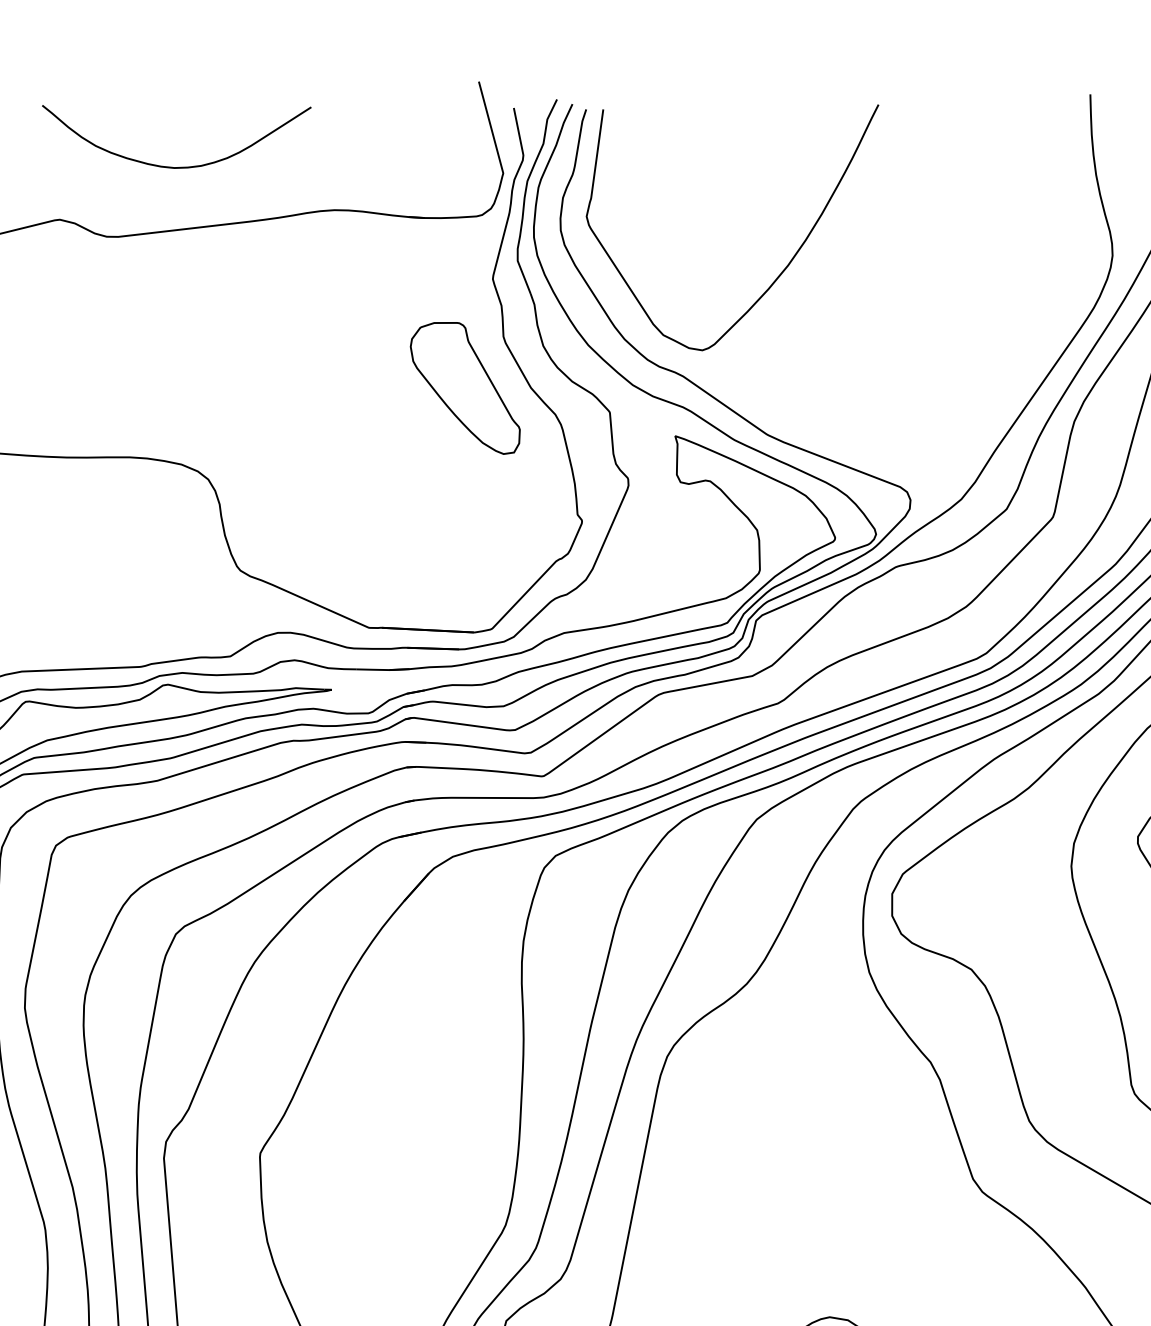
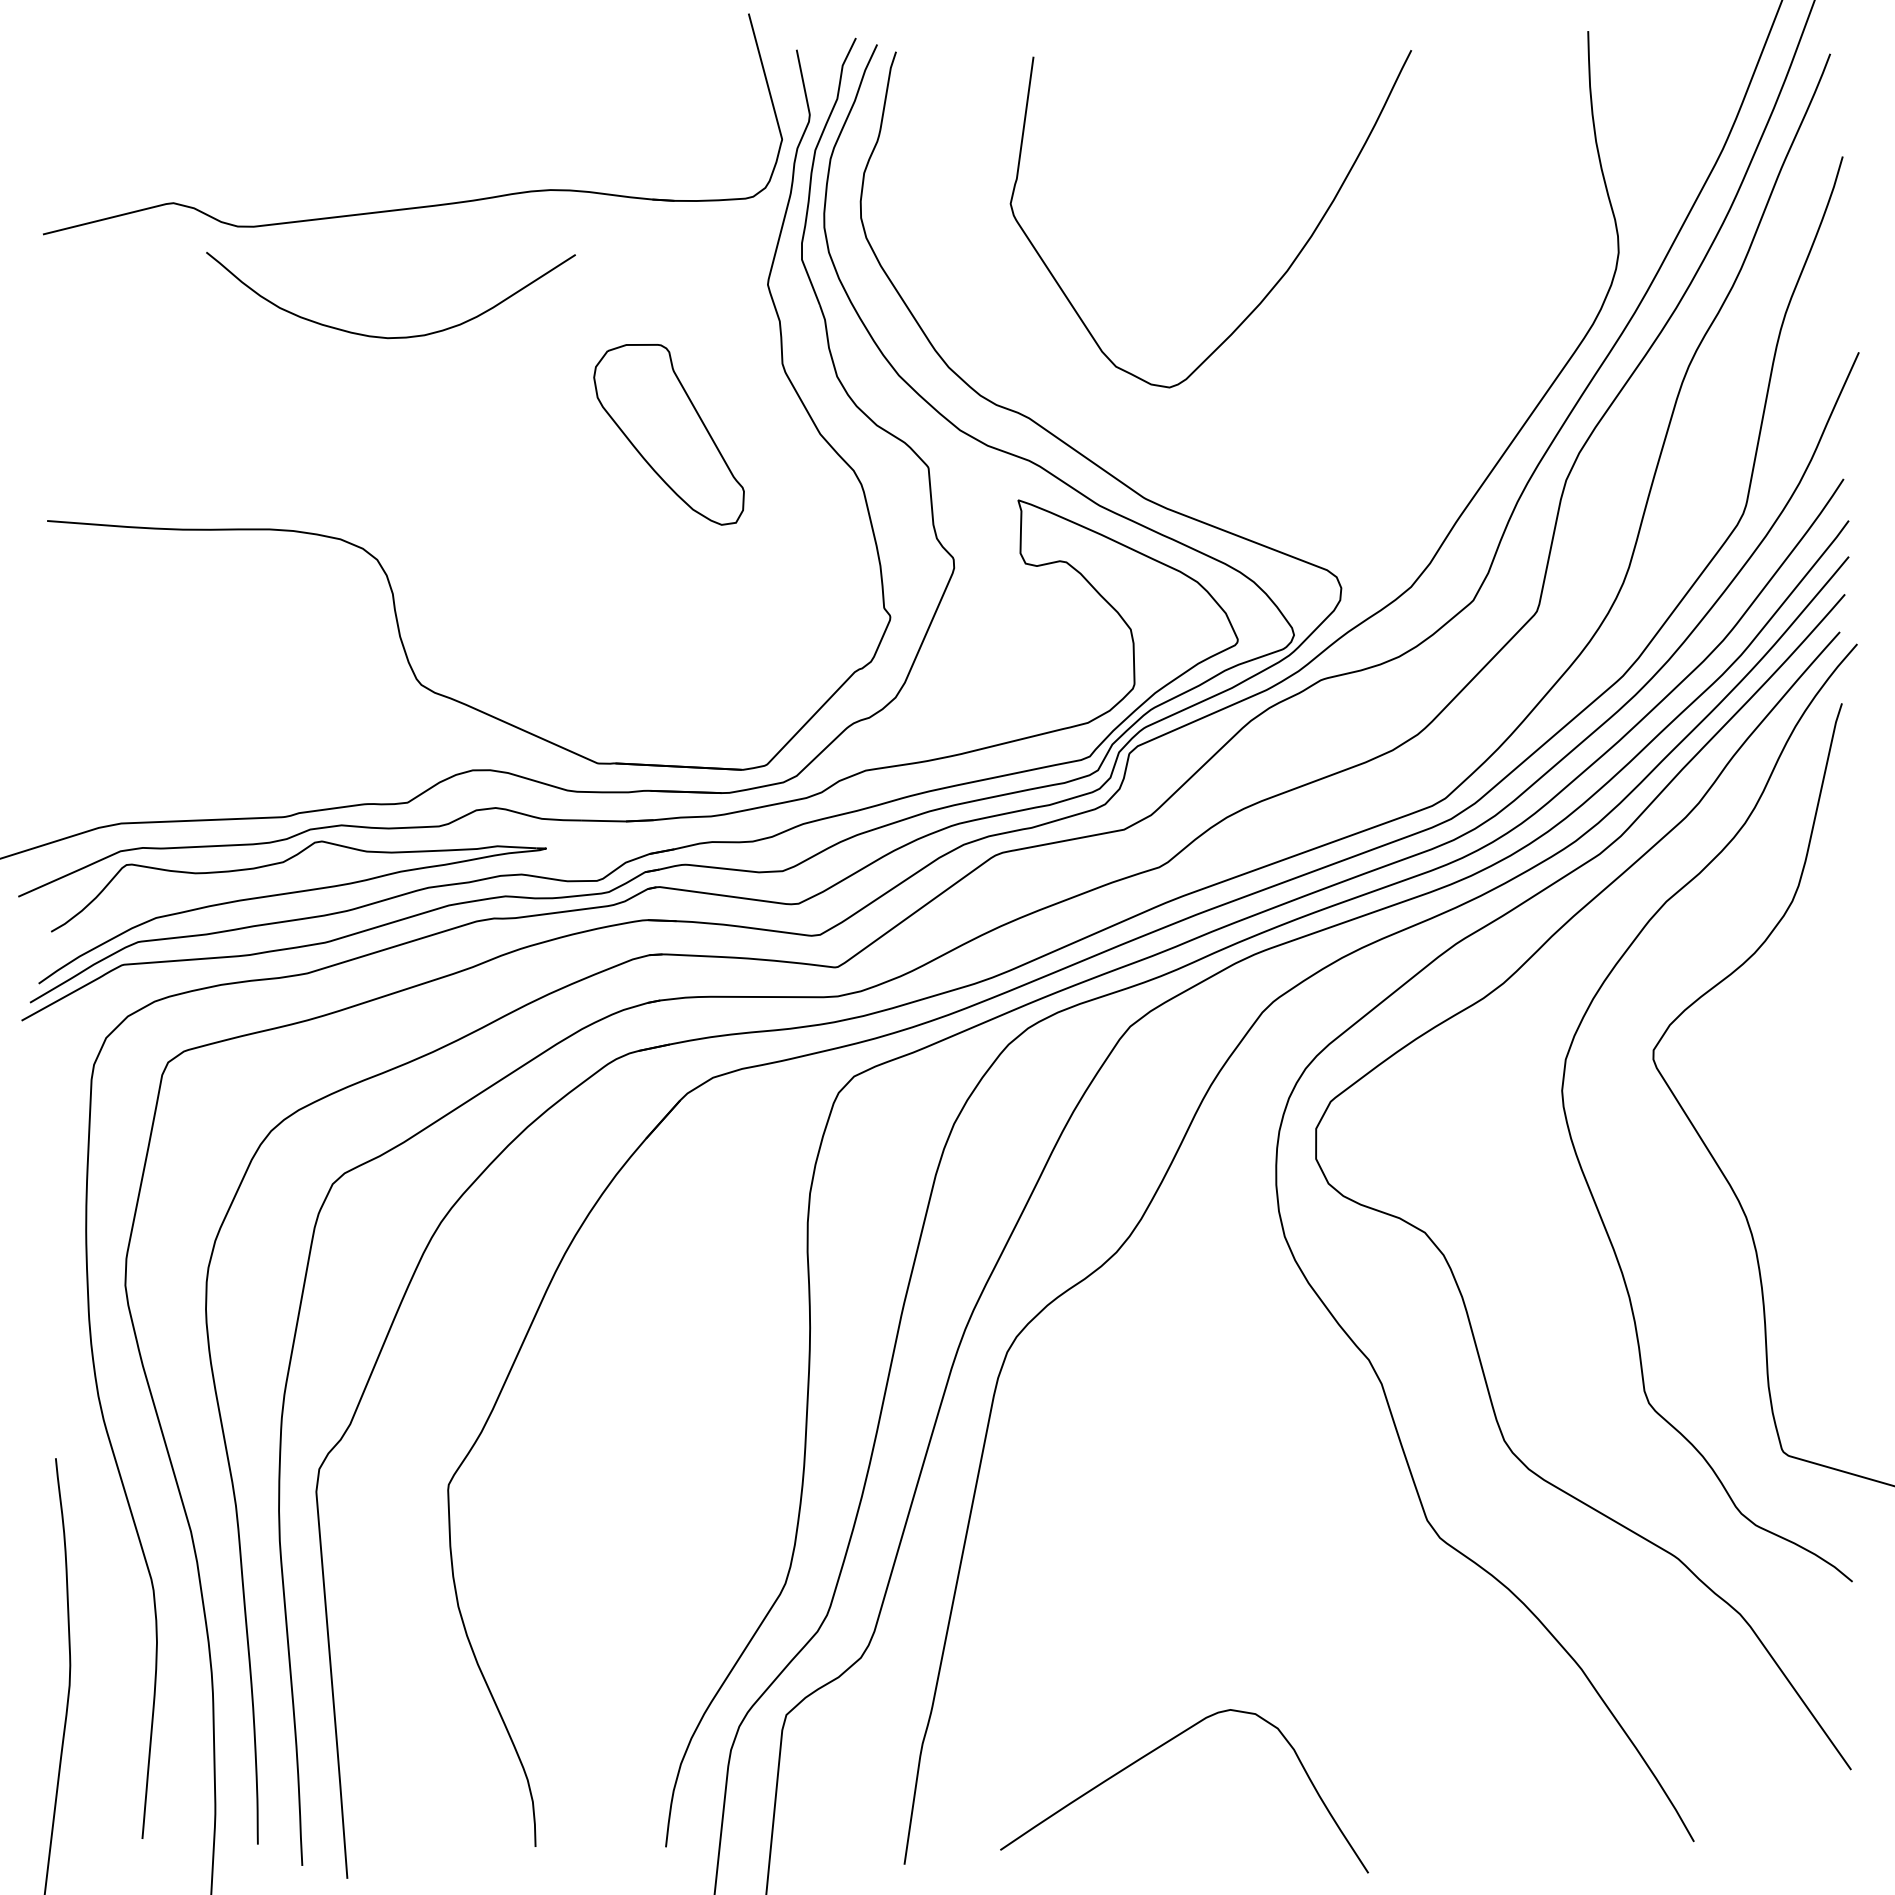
curve: (171, 166) -> (383, 336), moved
curve: (782, 270) -> (1279, 278), moved
part: (464, 388) -> (668, 434), moved

